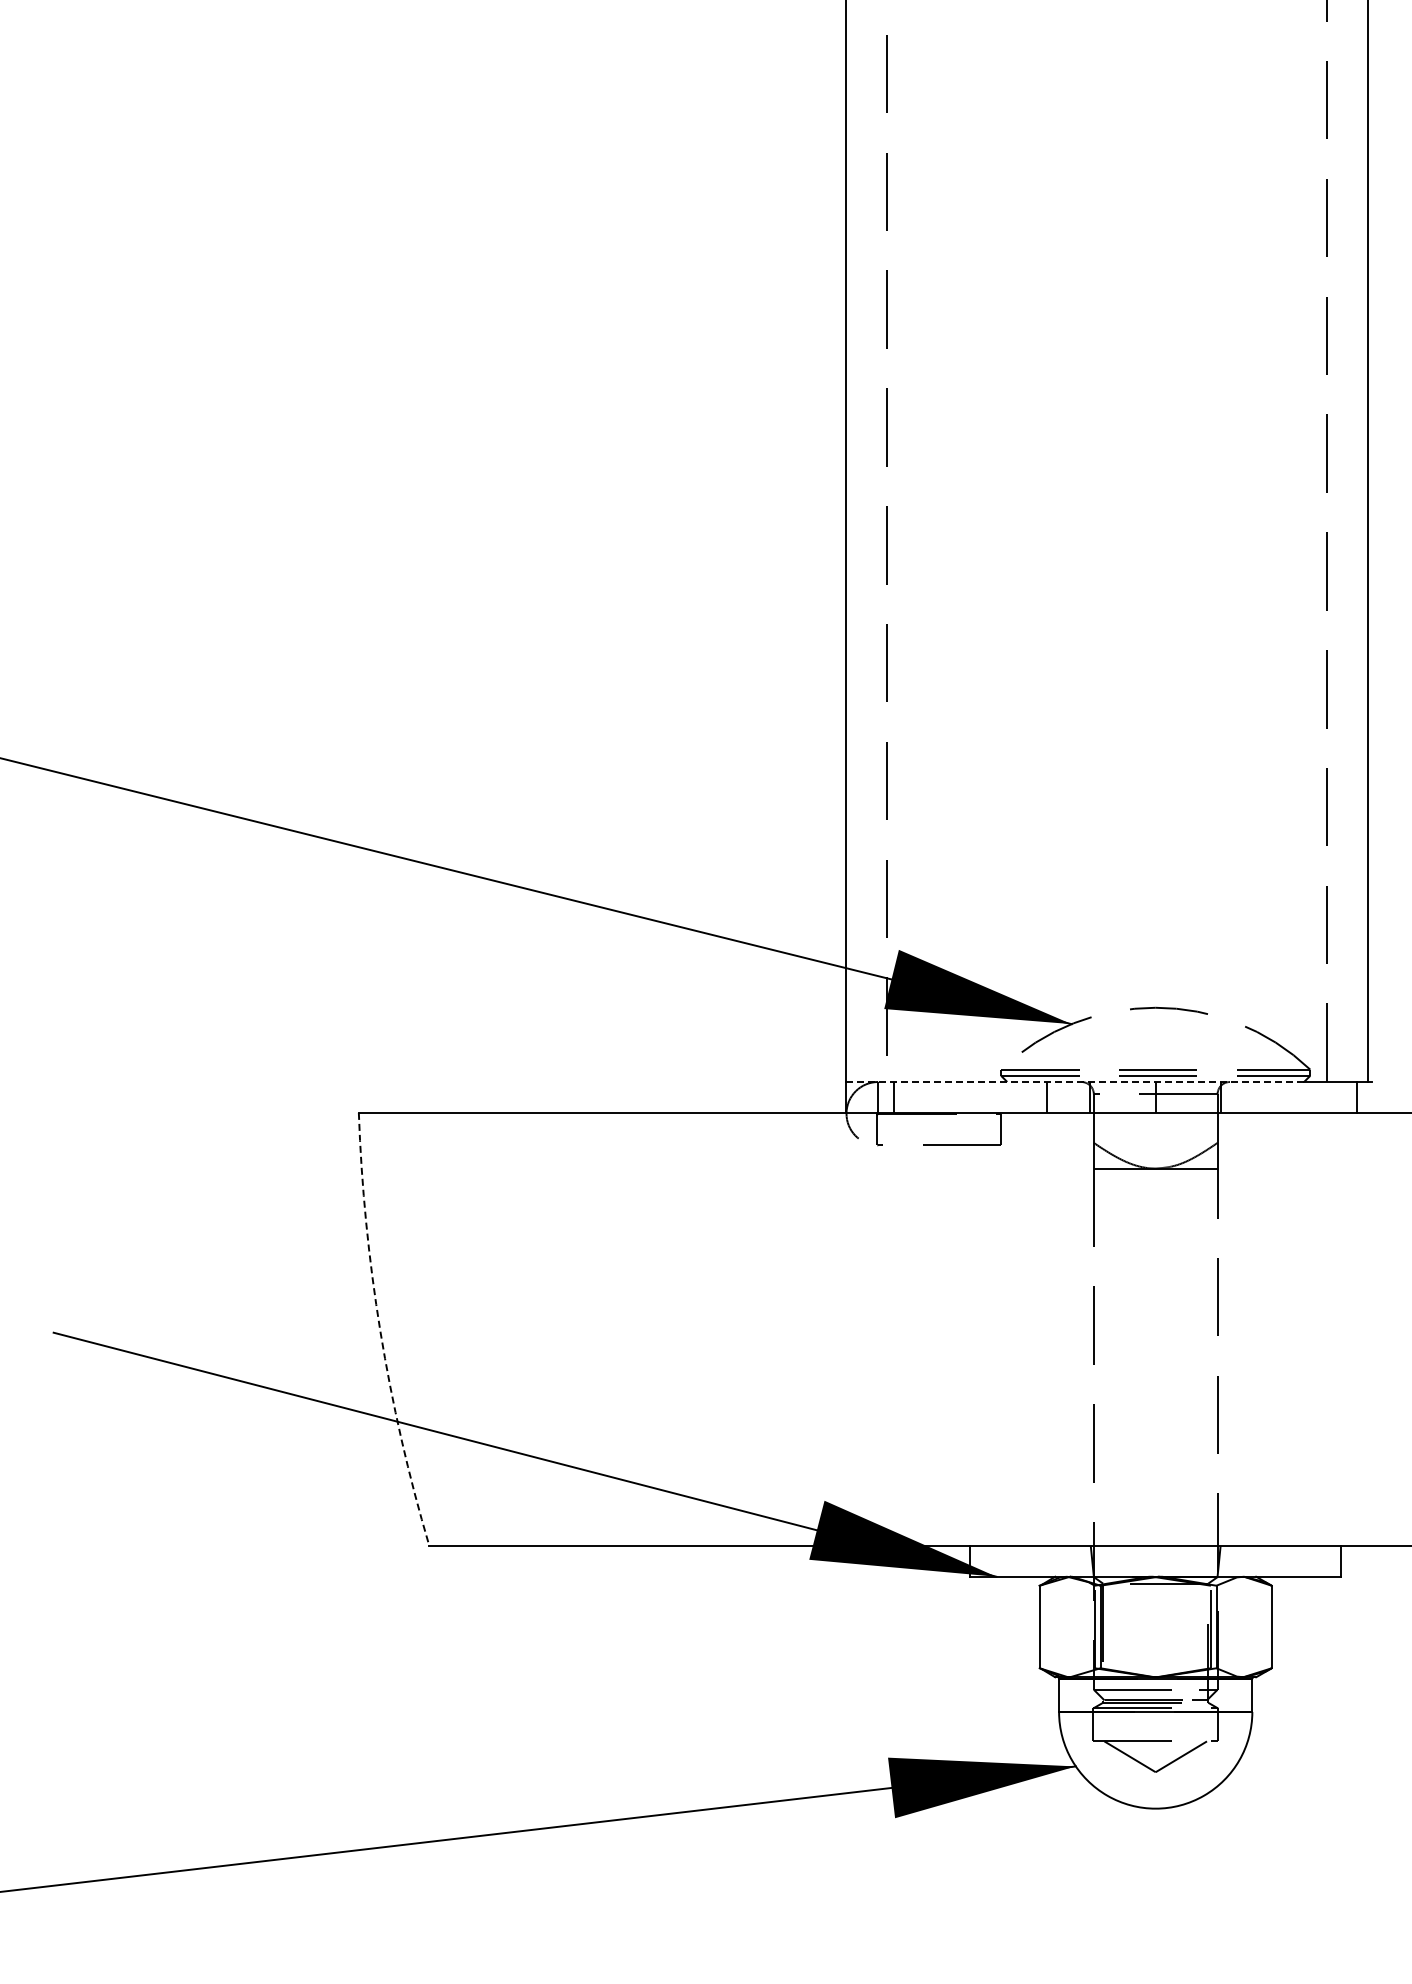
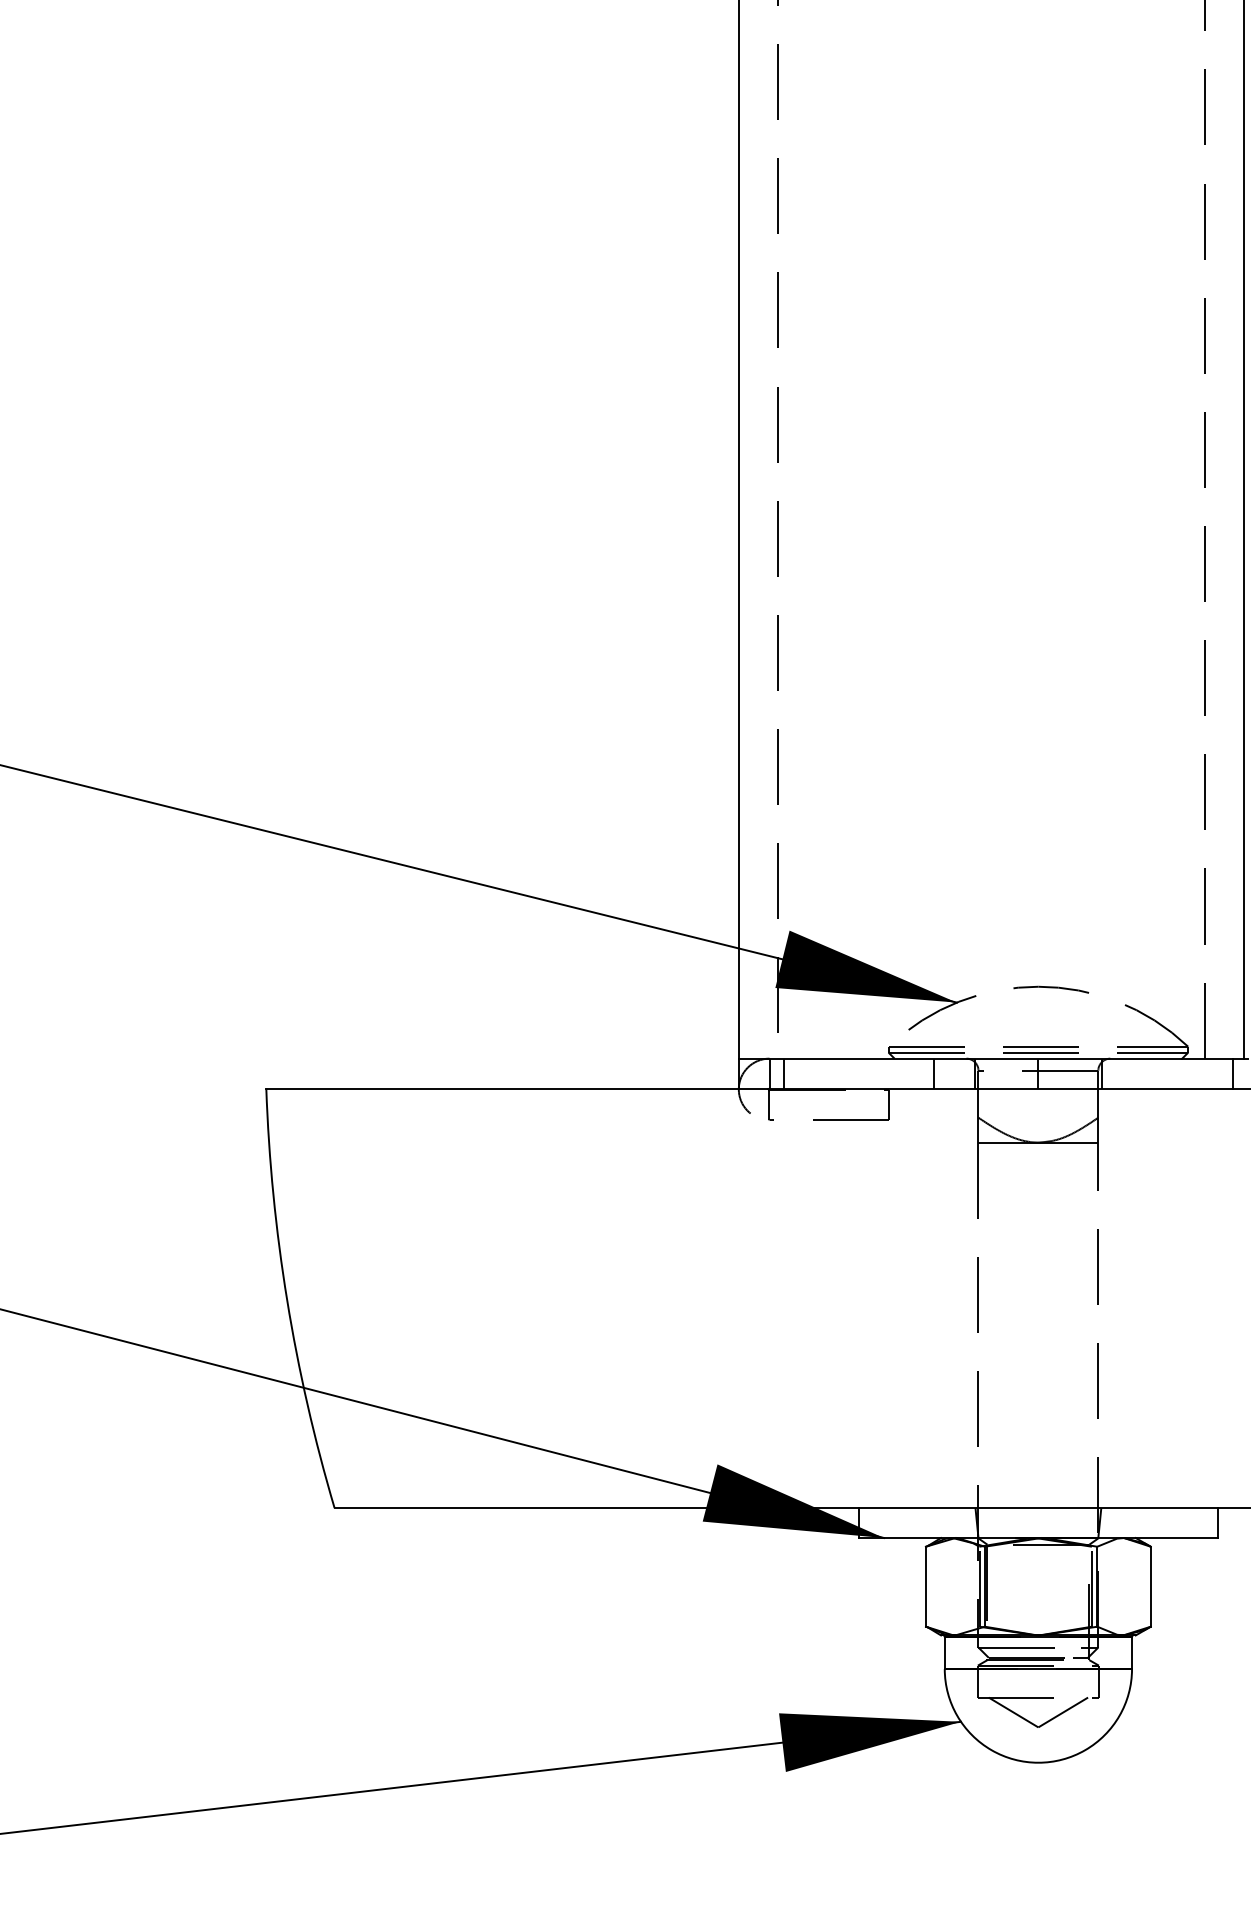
line: (1075, 1081) -> (960, 1058), dashed -> solid
arc: (380, 1331) -> (287, 1300), dashed -> solid

